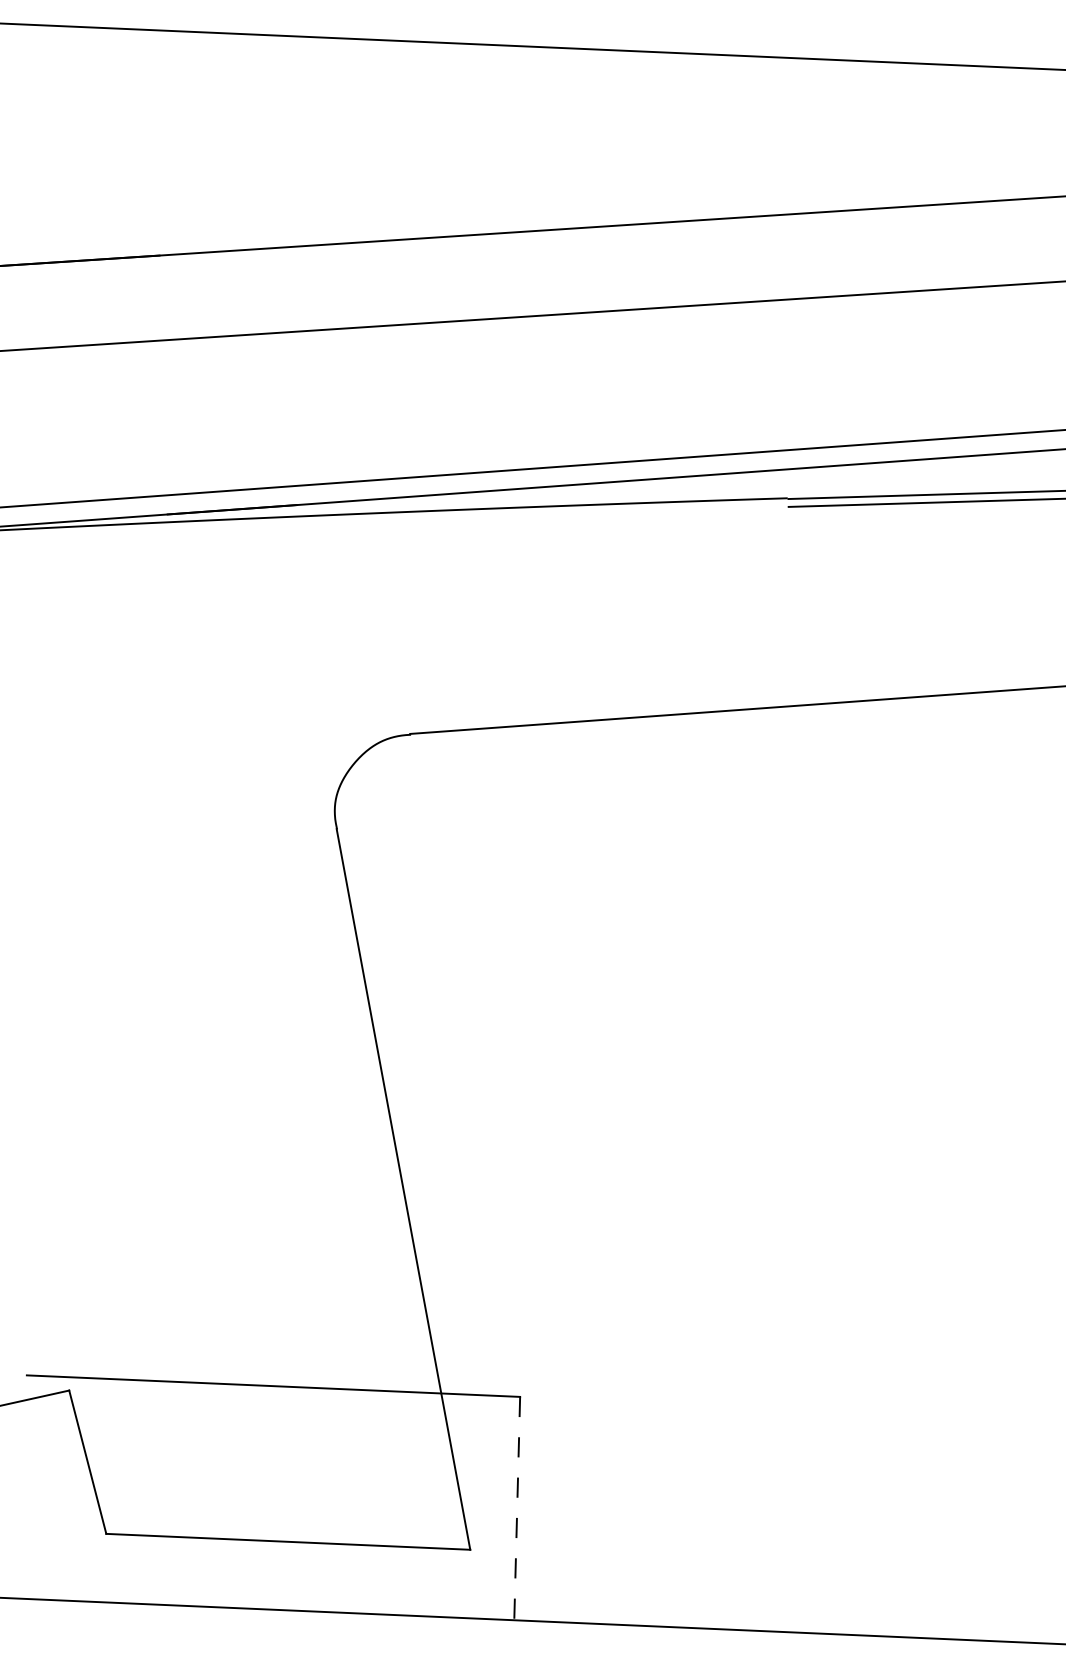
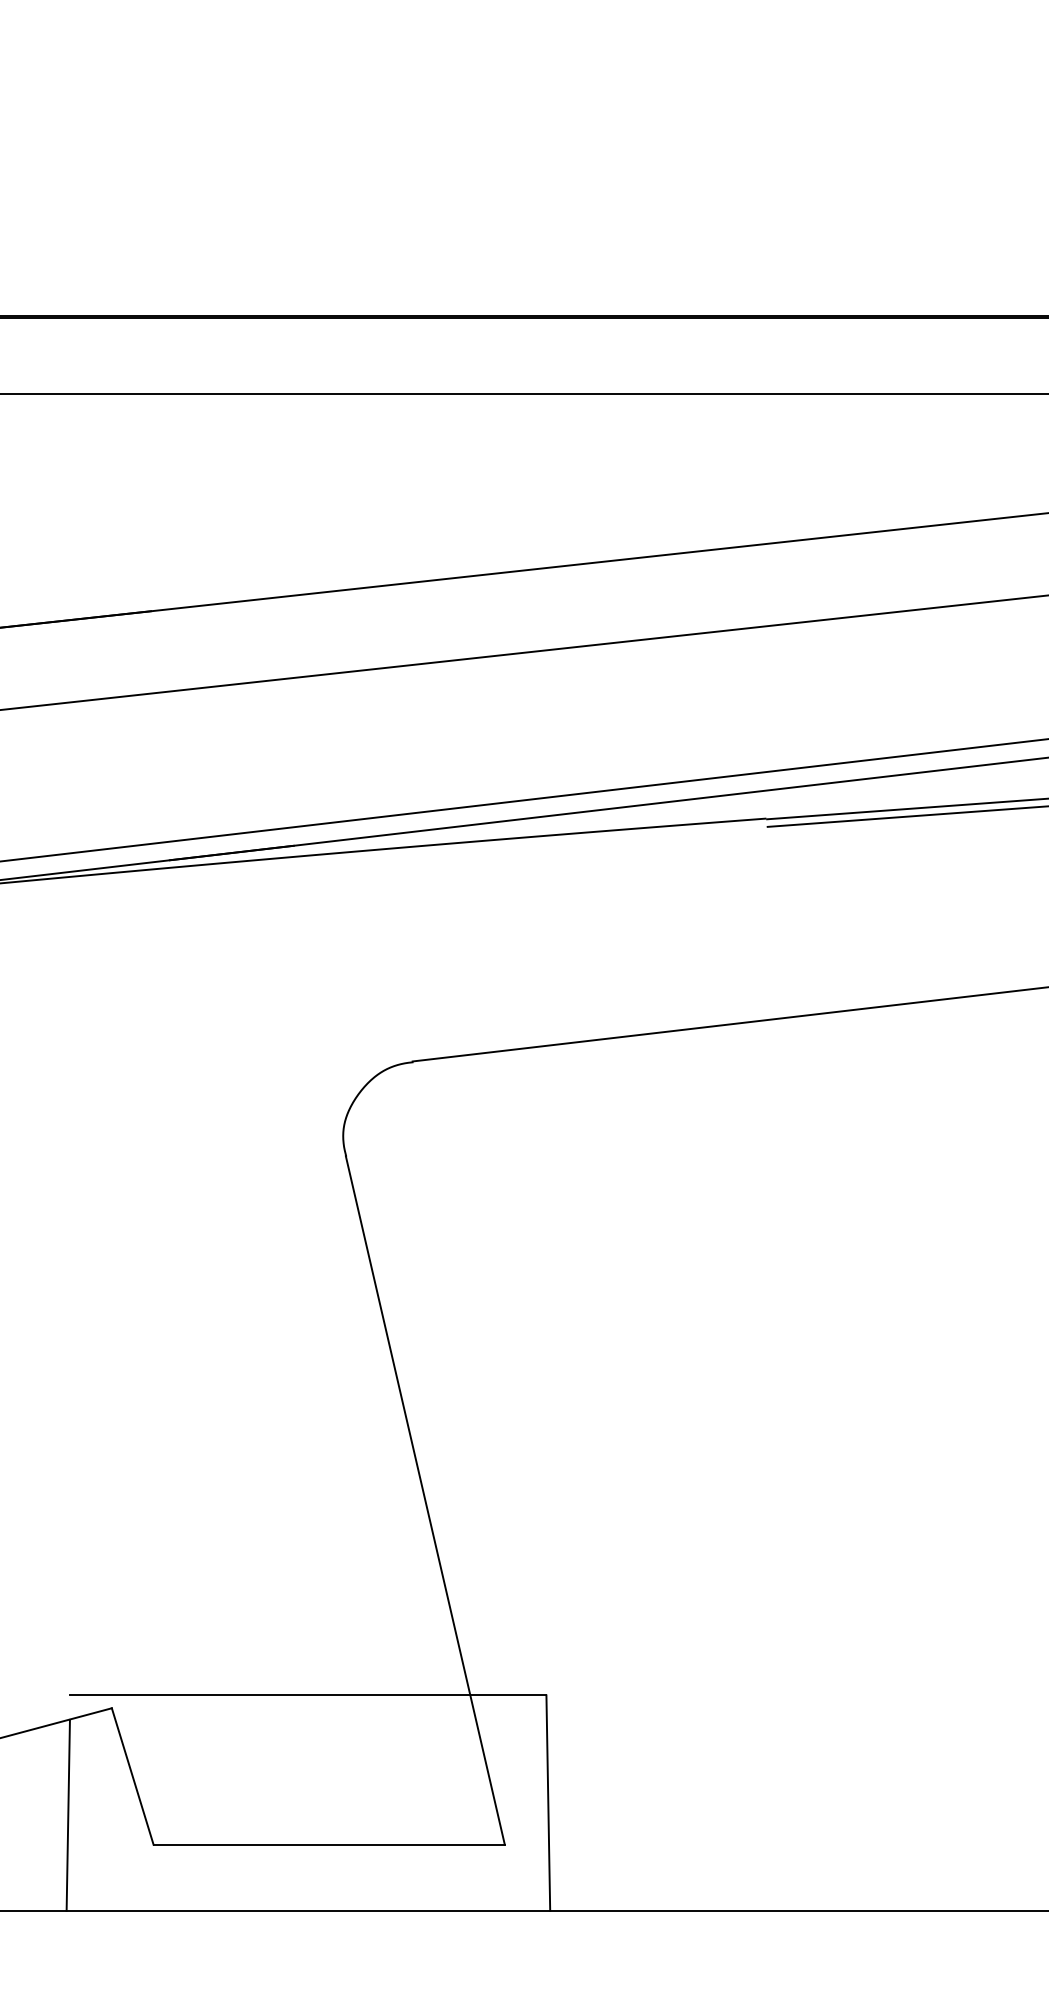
line: (18, 1498) -> (67, 1814), added
line: (517, 1508) -> (548, 1803), dashed -> solid

